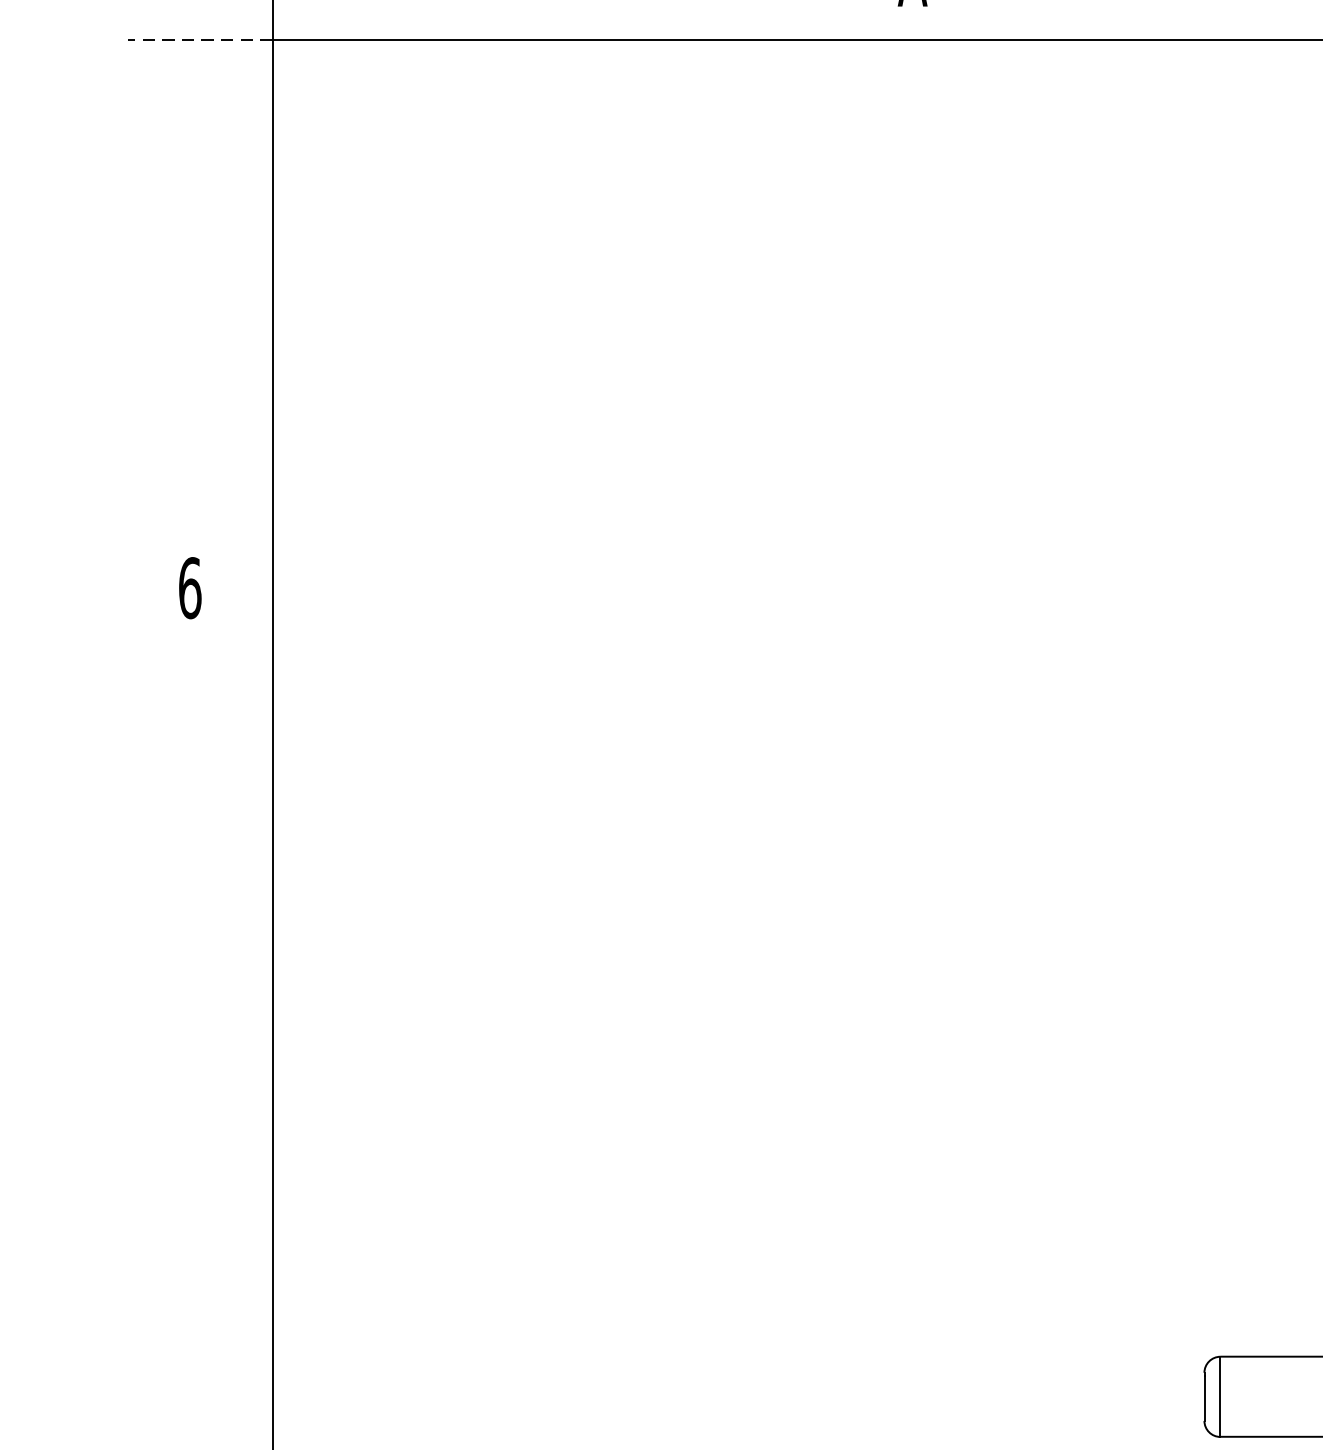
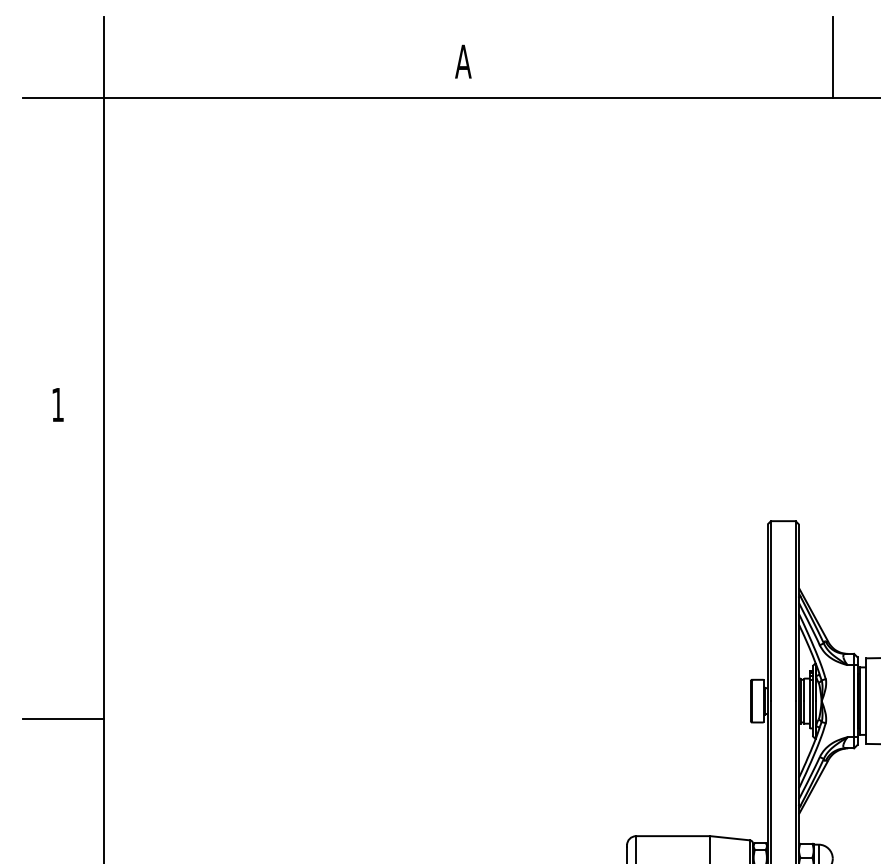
line: (200, 40) -> (63, 97), dashed -> solid
text: (189, 587) -> (57, 404), 6 -> 1
line: (200, 1146) -> (63, 718), added

